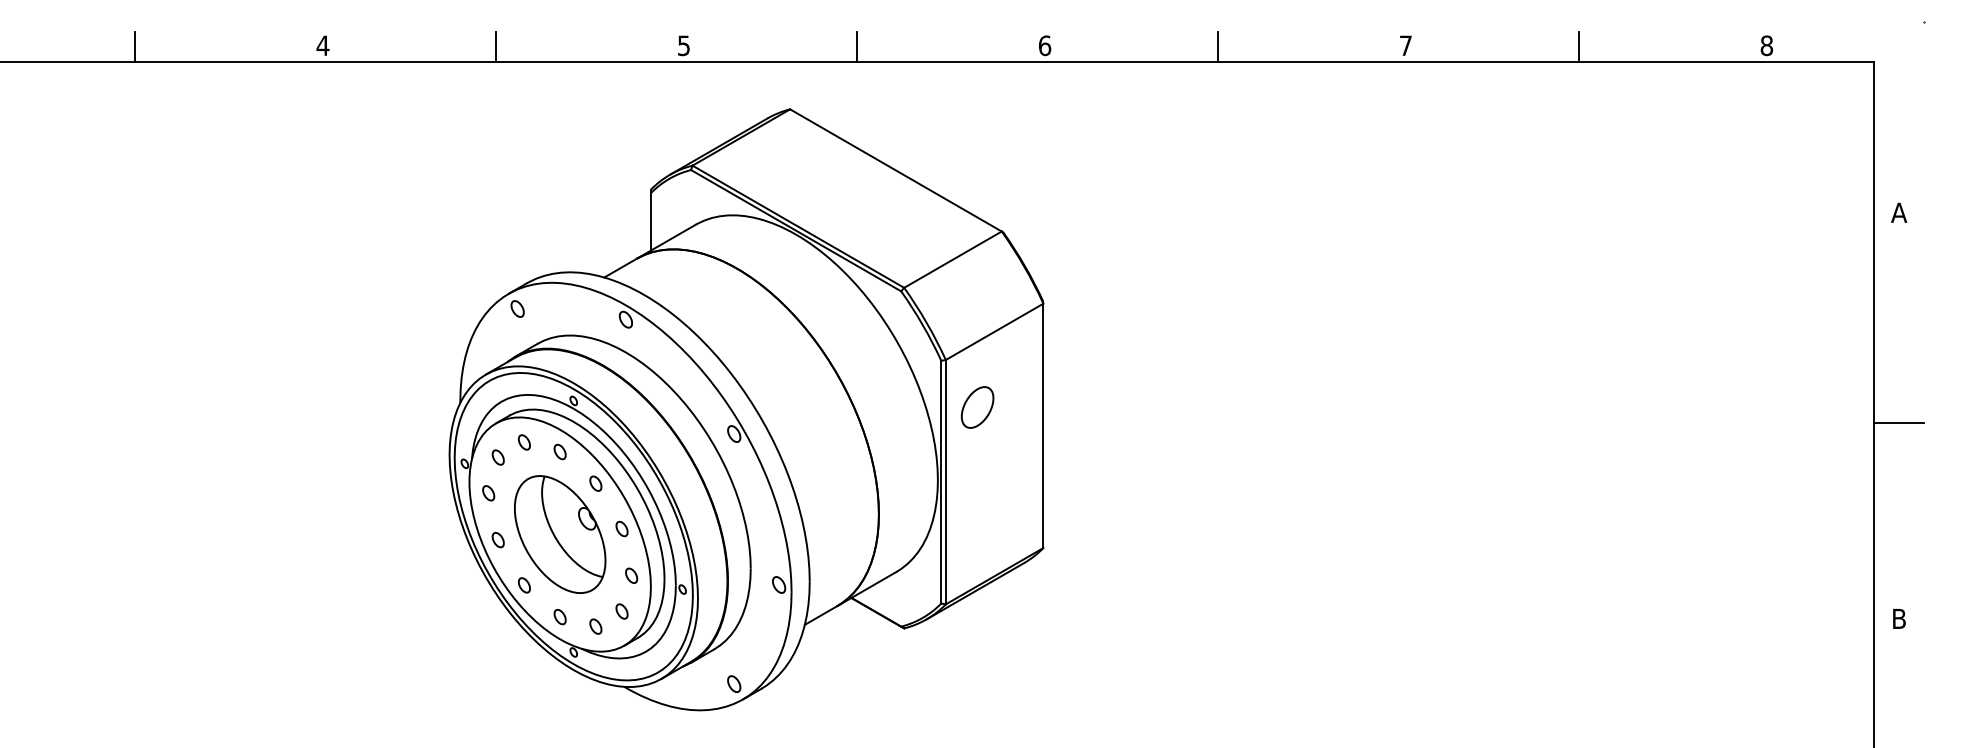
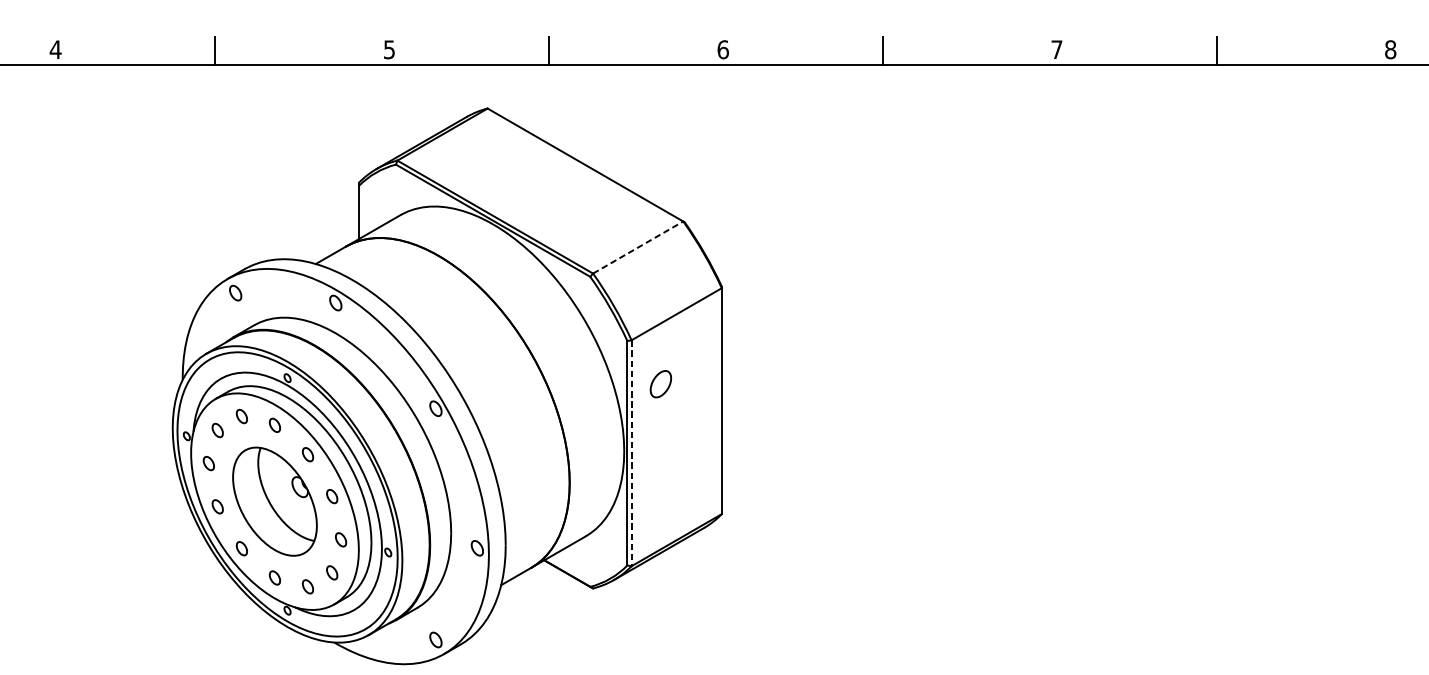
line: (953, 259) -> (638, 247), solid -> dashed
part: (977, 407) -> (660, 384), size x0.7
line: (945, 482) -> (631, 453), solid -> dashed

